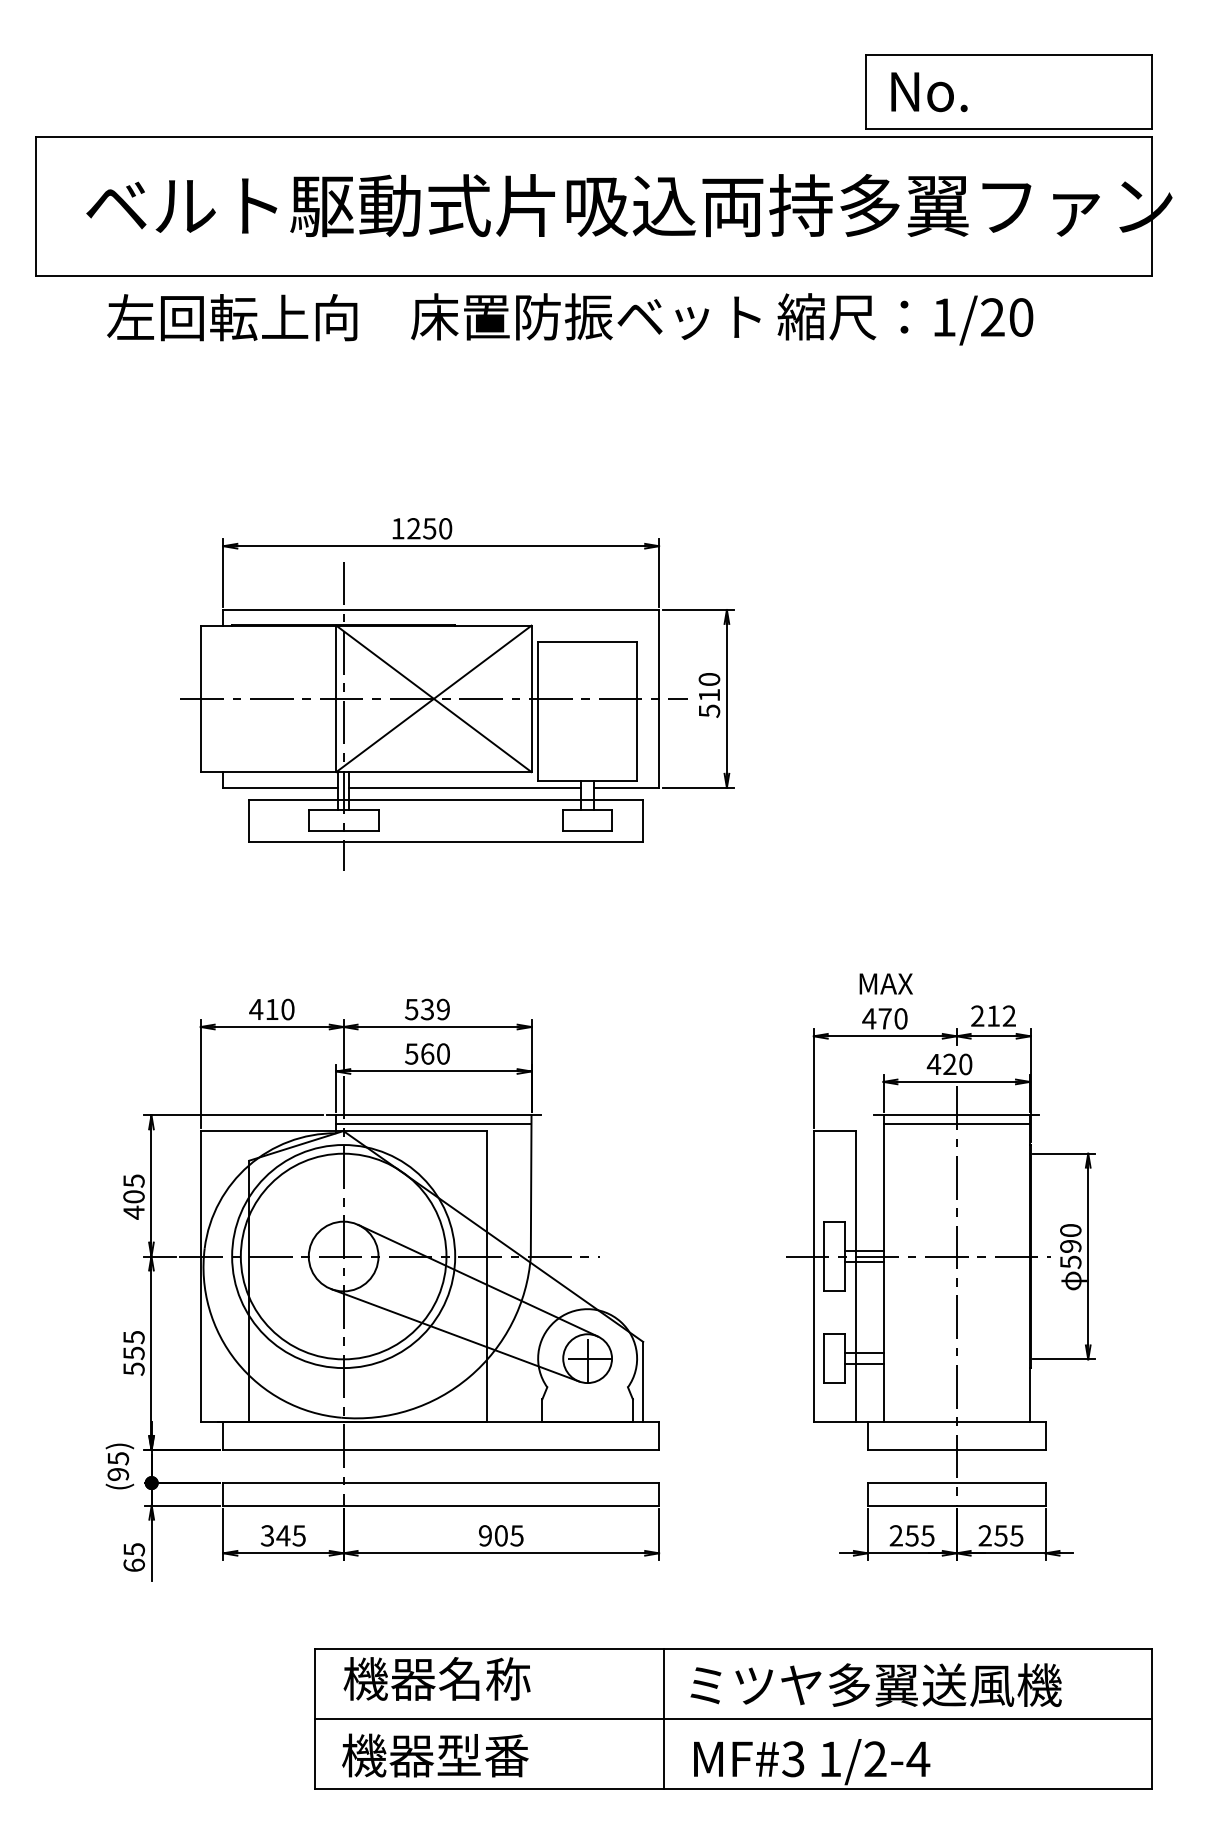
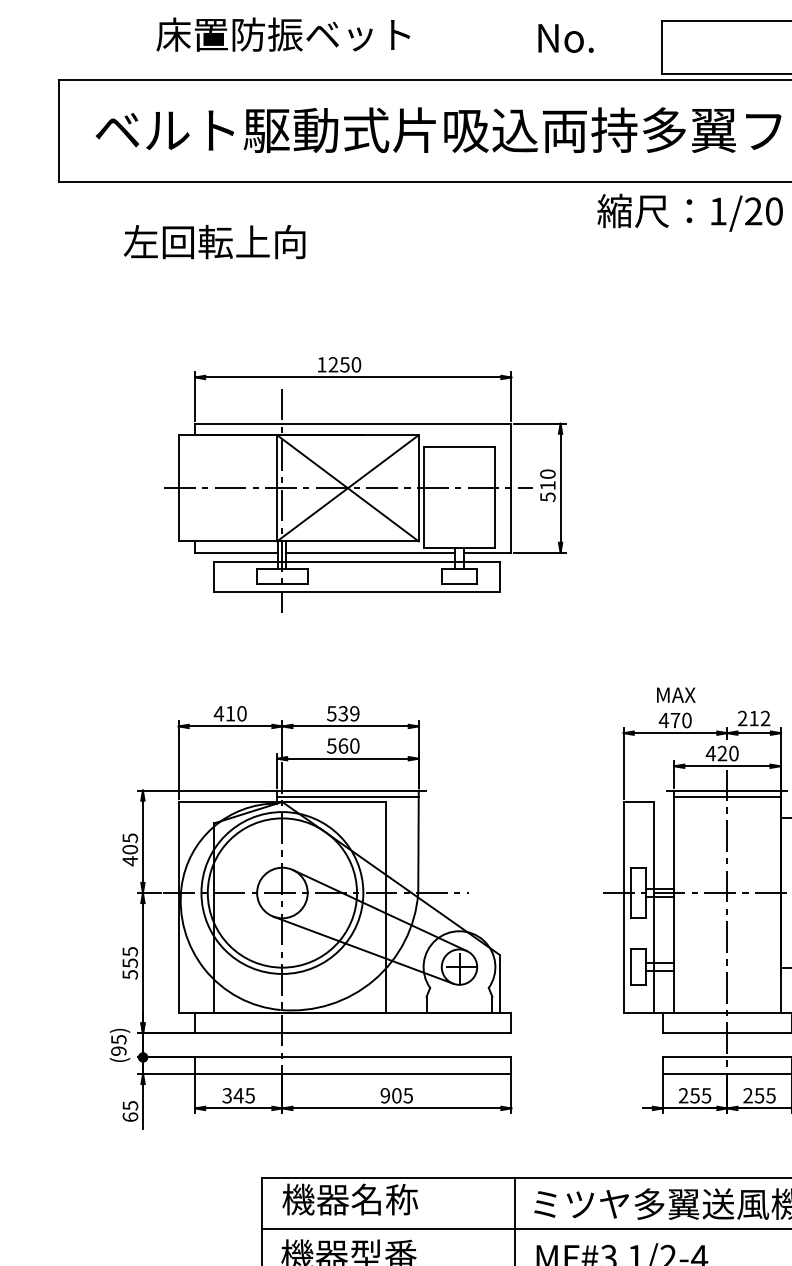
text: (929, 92) -> (566, 38), moved
text: (585, 316) -> (283, 34), moved
text: (232, 317) -> (214, 241), moved

